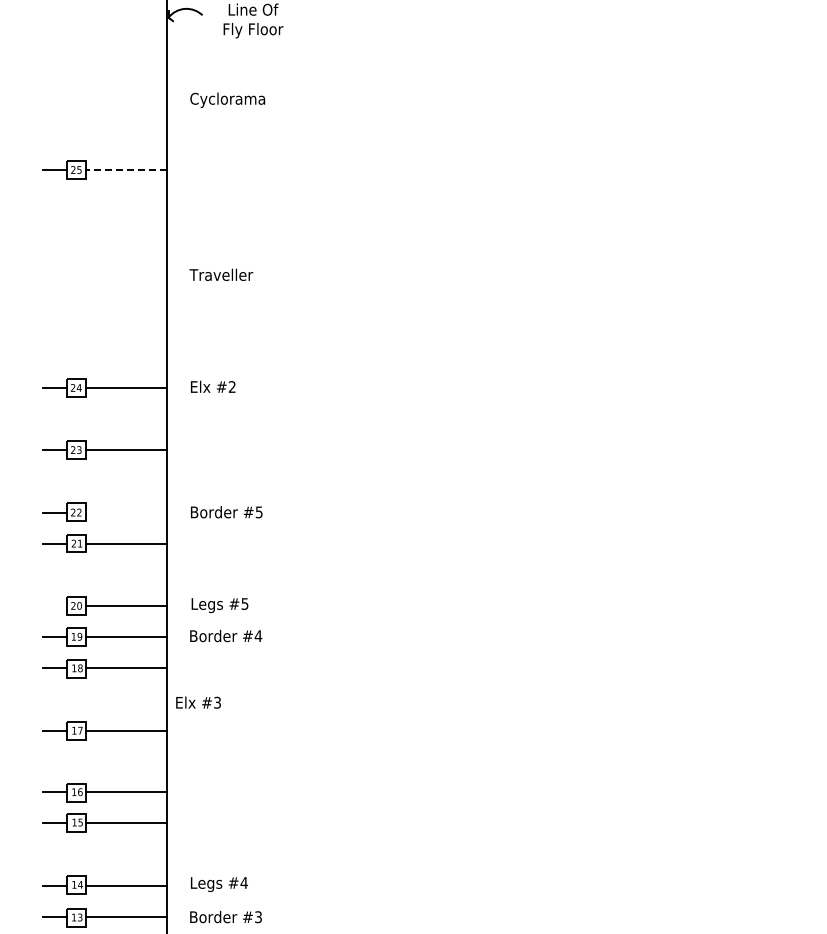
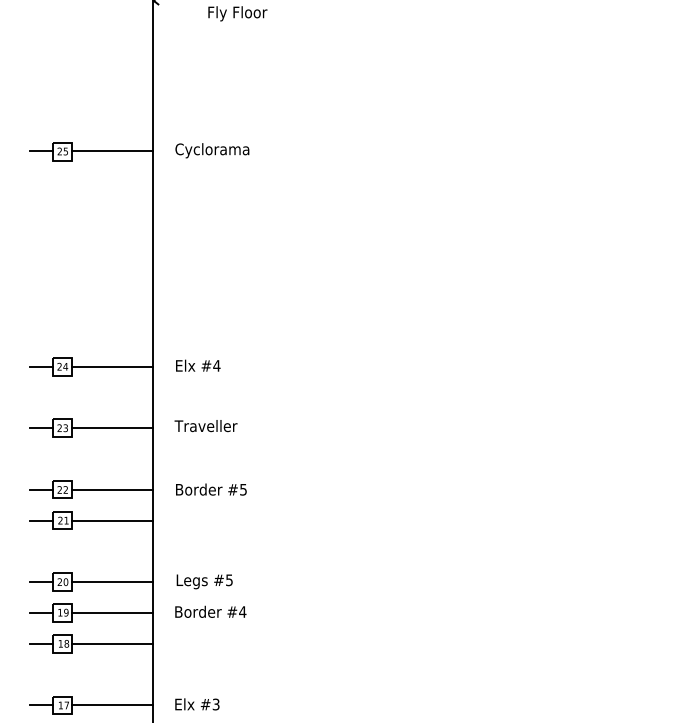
text: (227, 99) -> (212, 149), moved
line: (126, 170) -> (112, 151), dashed -> solid
text: (221, 274) -> (206, 425), moved
text: (232, 386) -> (217, 365), #2 -> #4
line: (126, 512) -> (112, 489), added
line: (54, 605) -> (41, 581), added
text: (198, 702) -> (197, 704), moved

